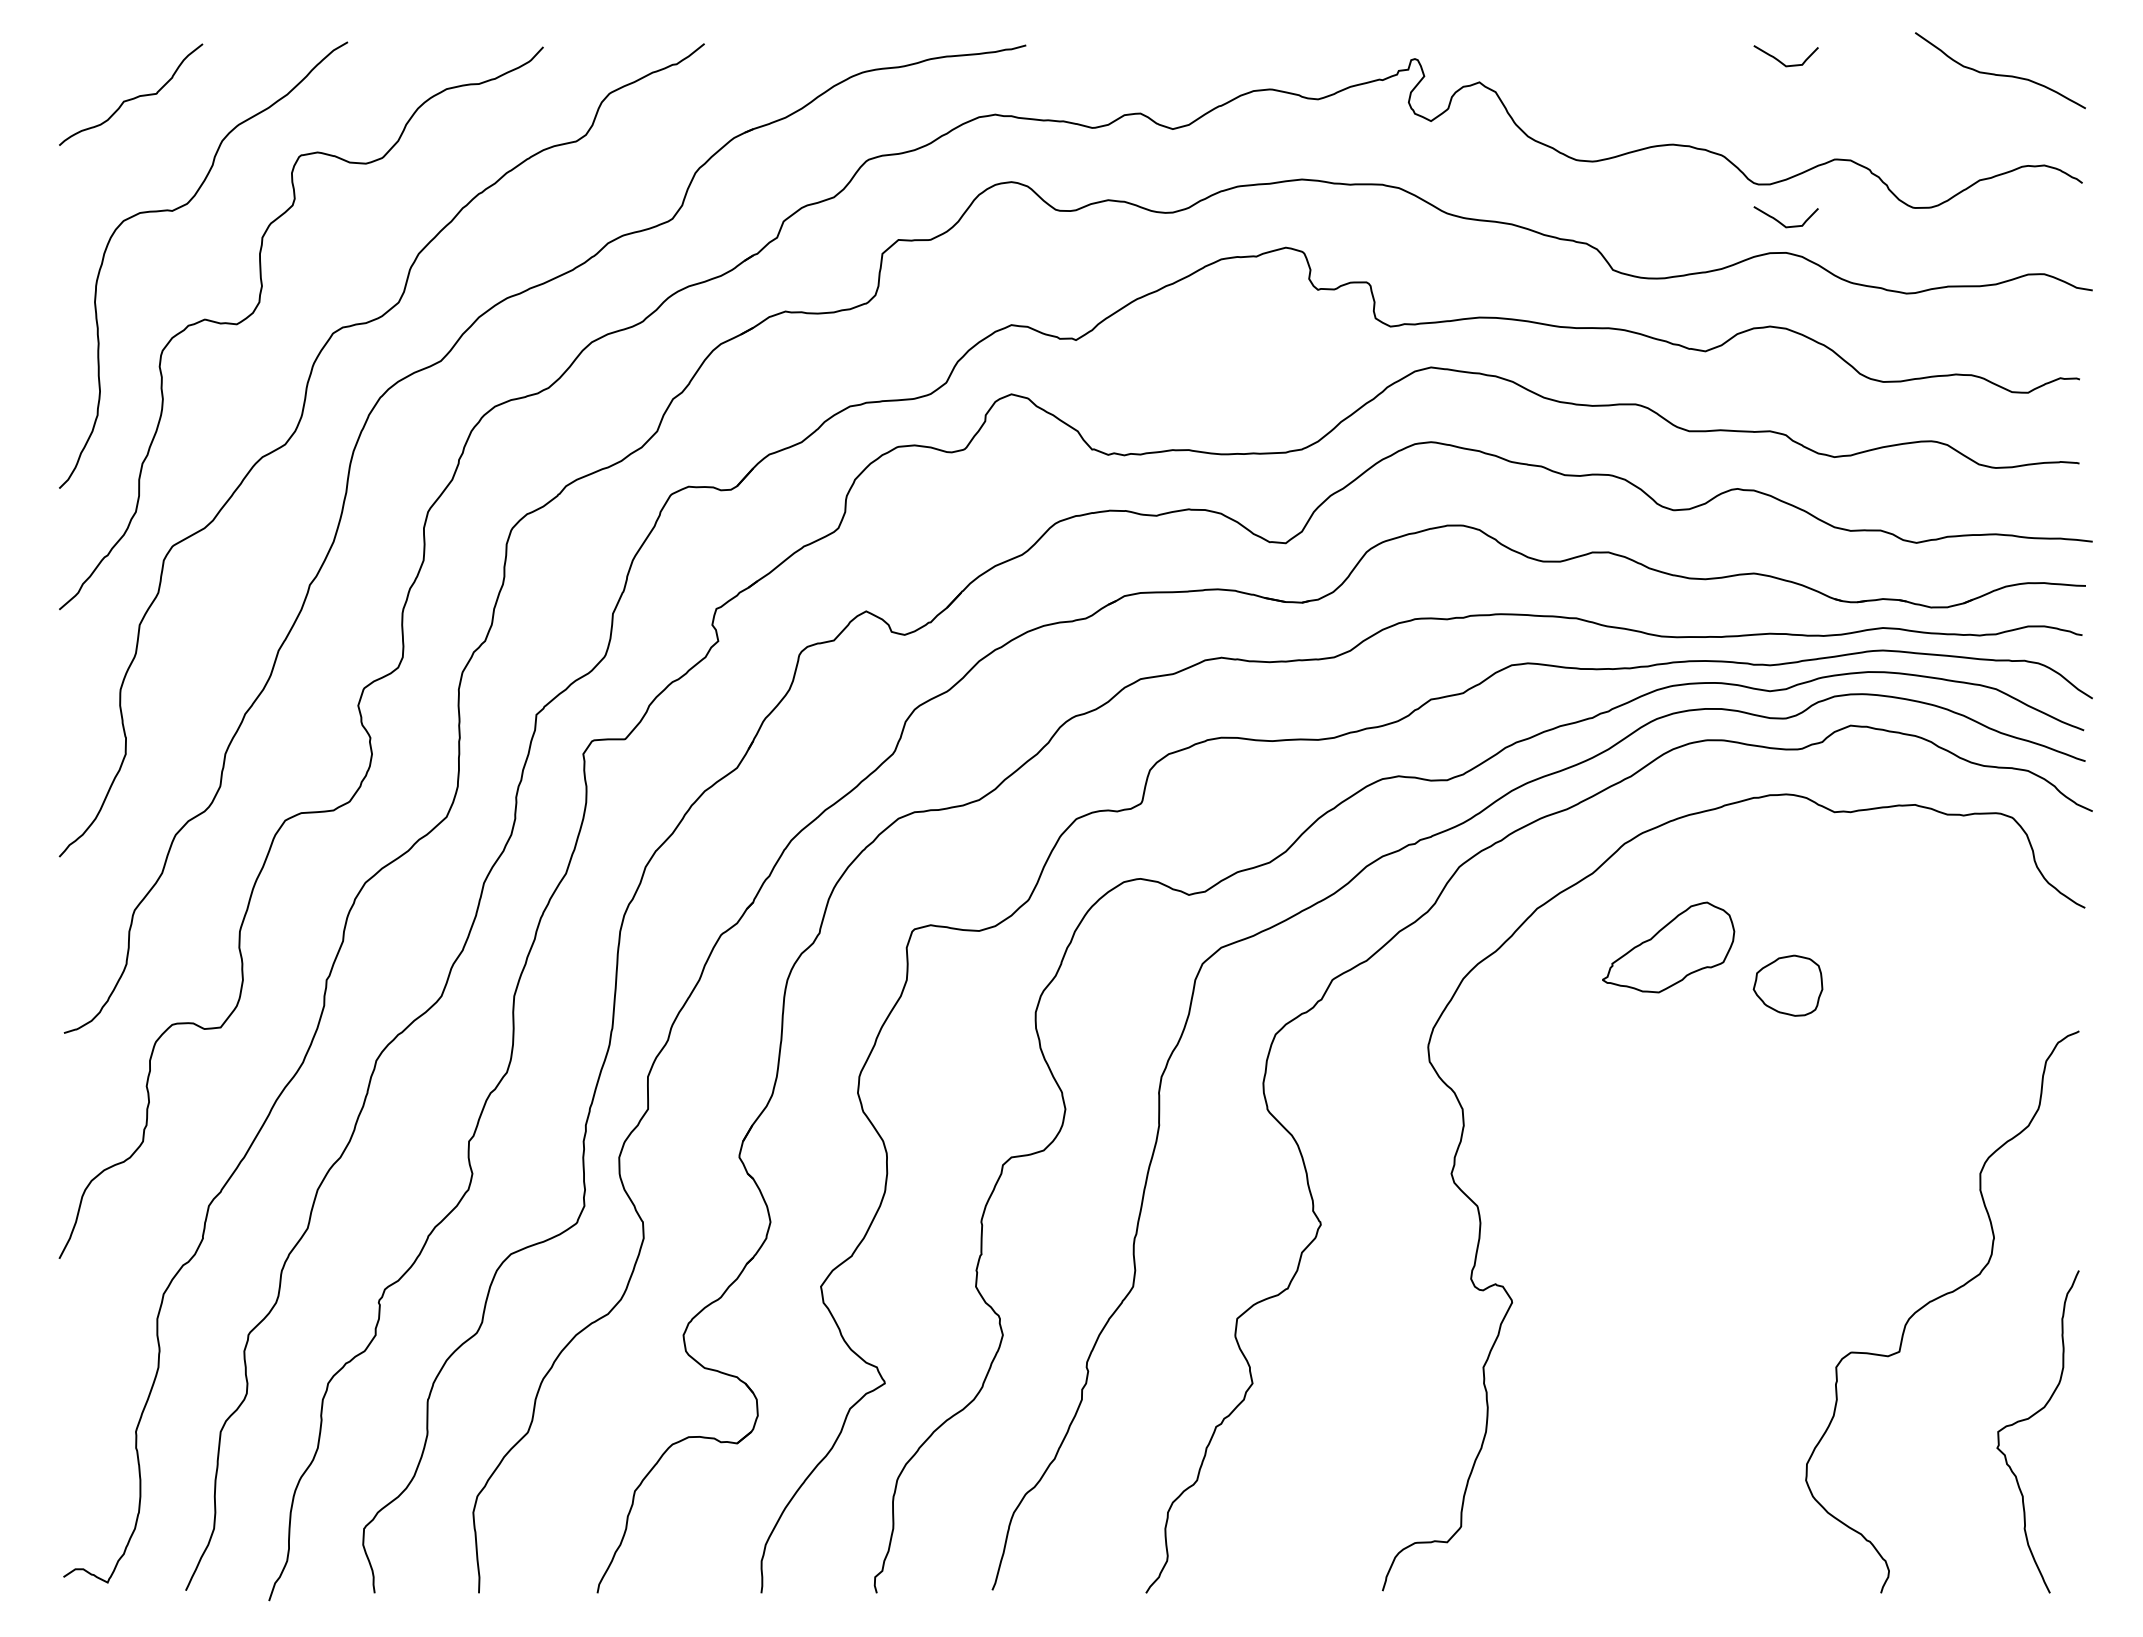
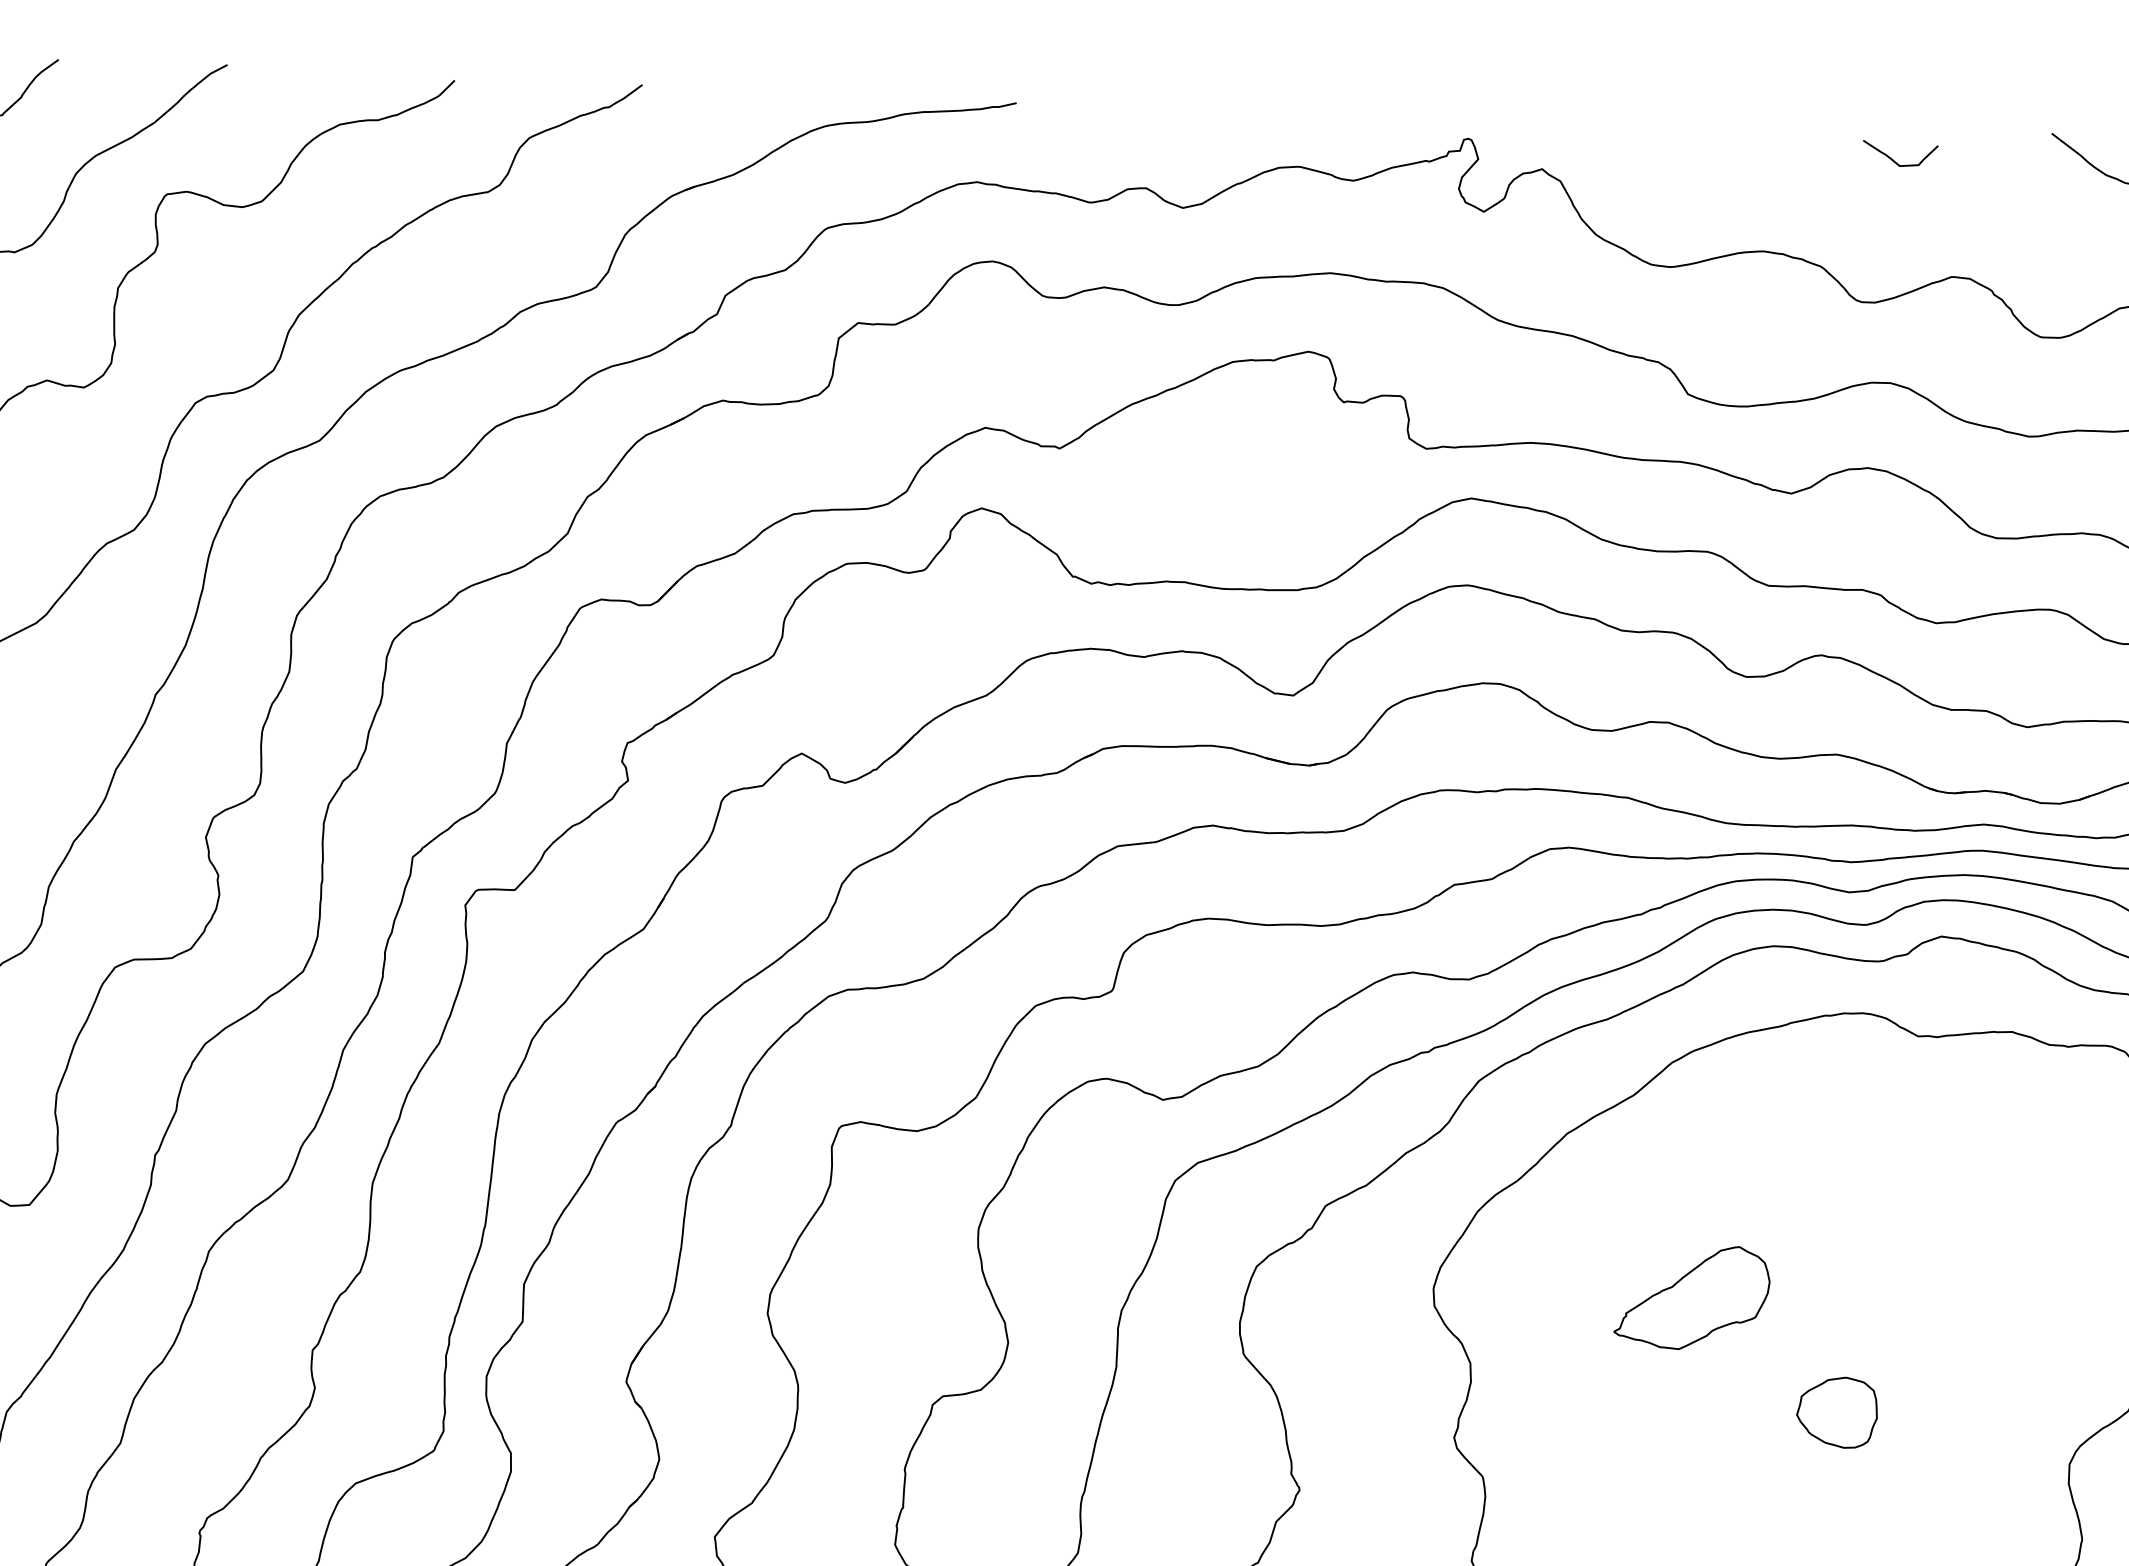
curve: (1780, 221) -> (1885, 346), removed
part: (1668, 947) -> (1692, 1297), moved
part: (1787, 985) -> (1836, 1412), moved

